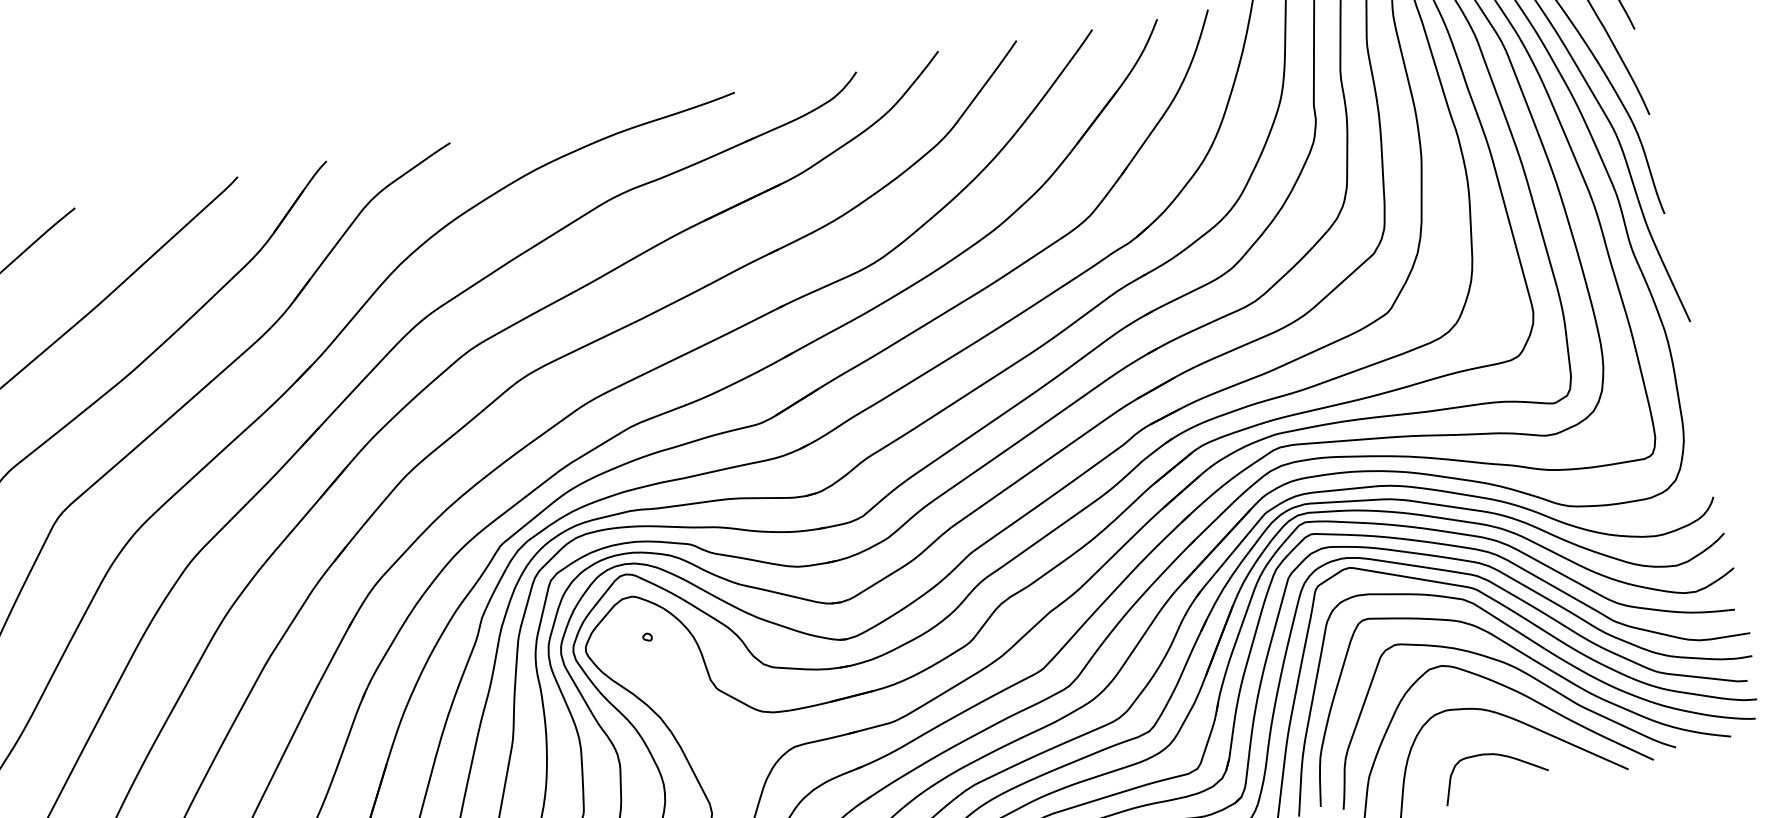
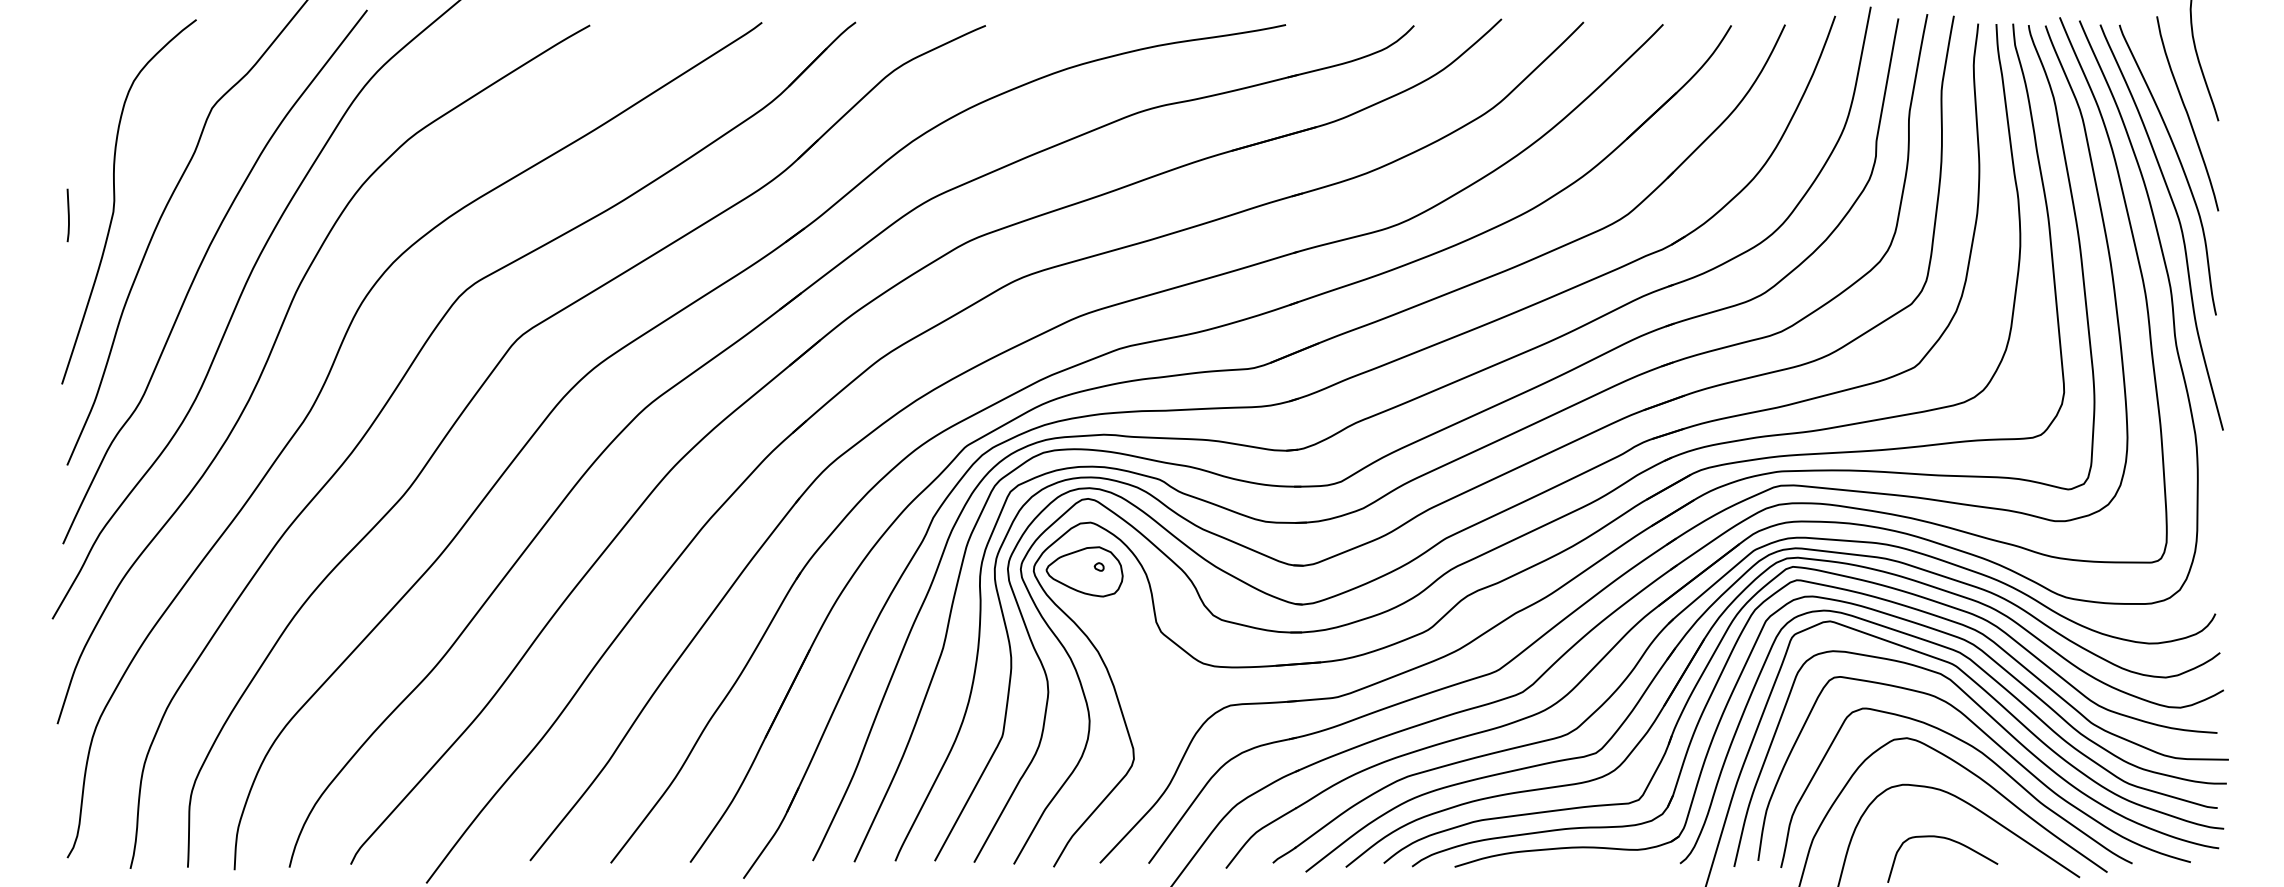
part: (634, 643) -> (1084, 571), added

